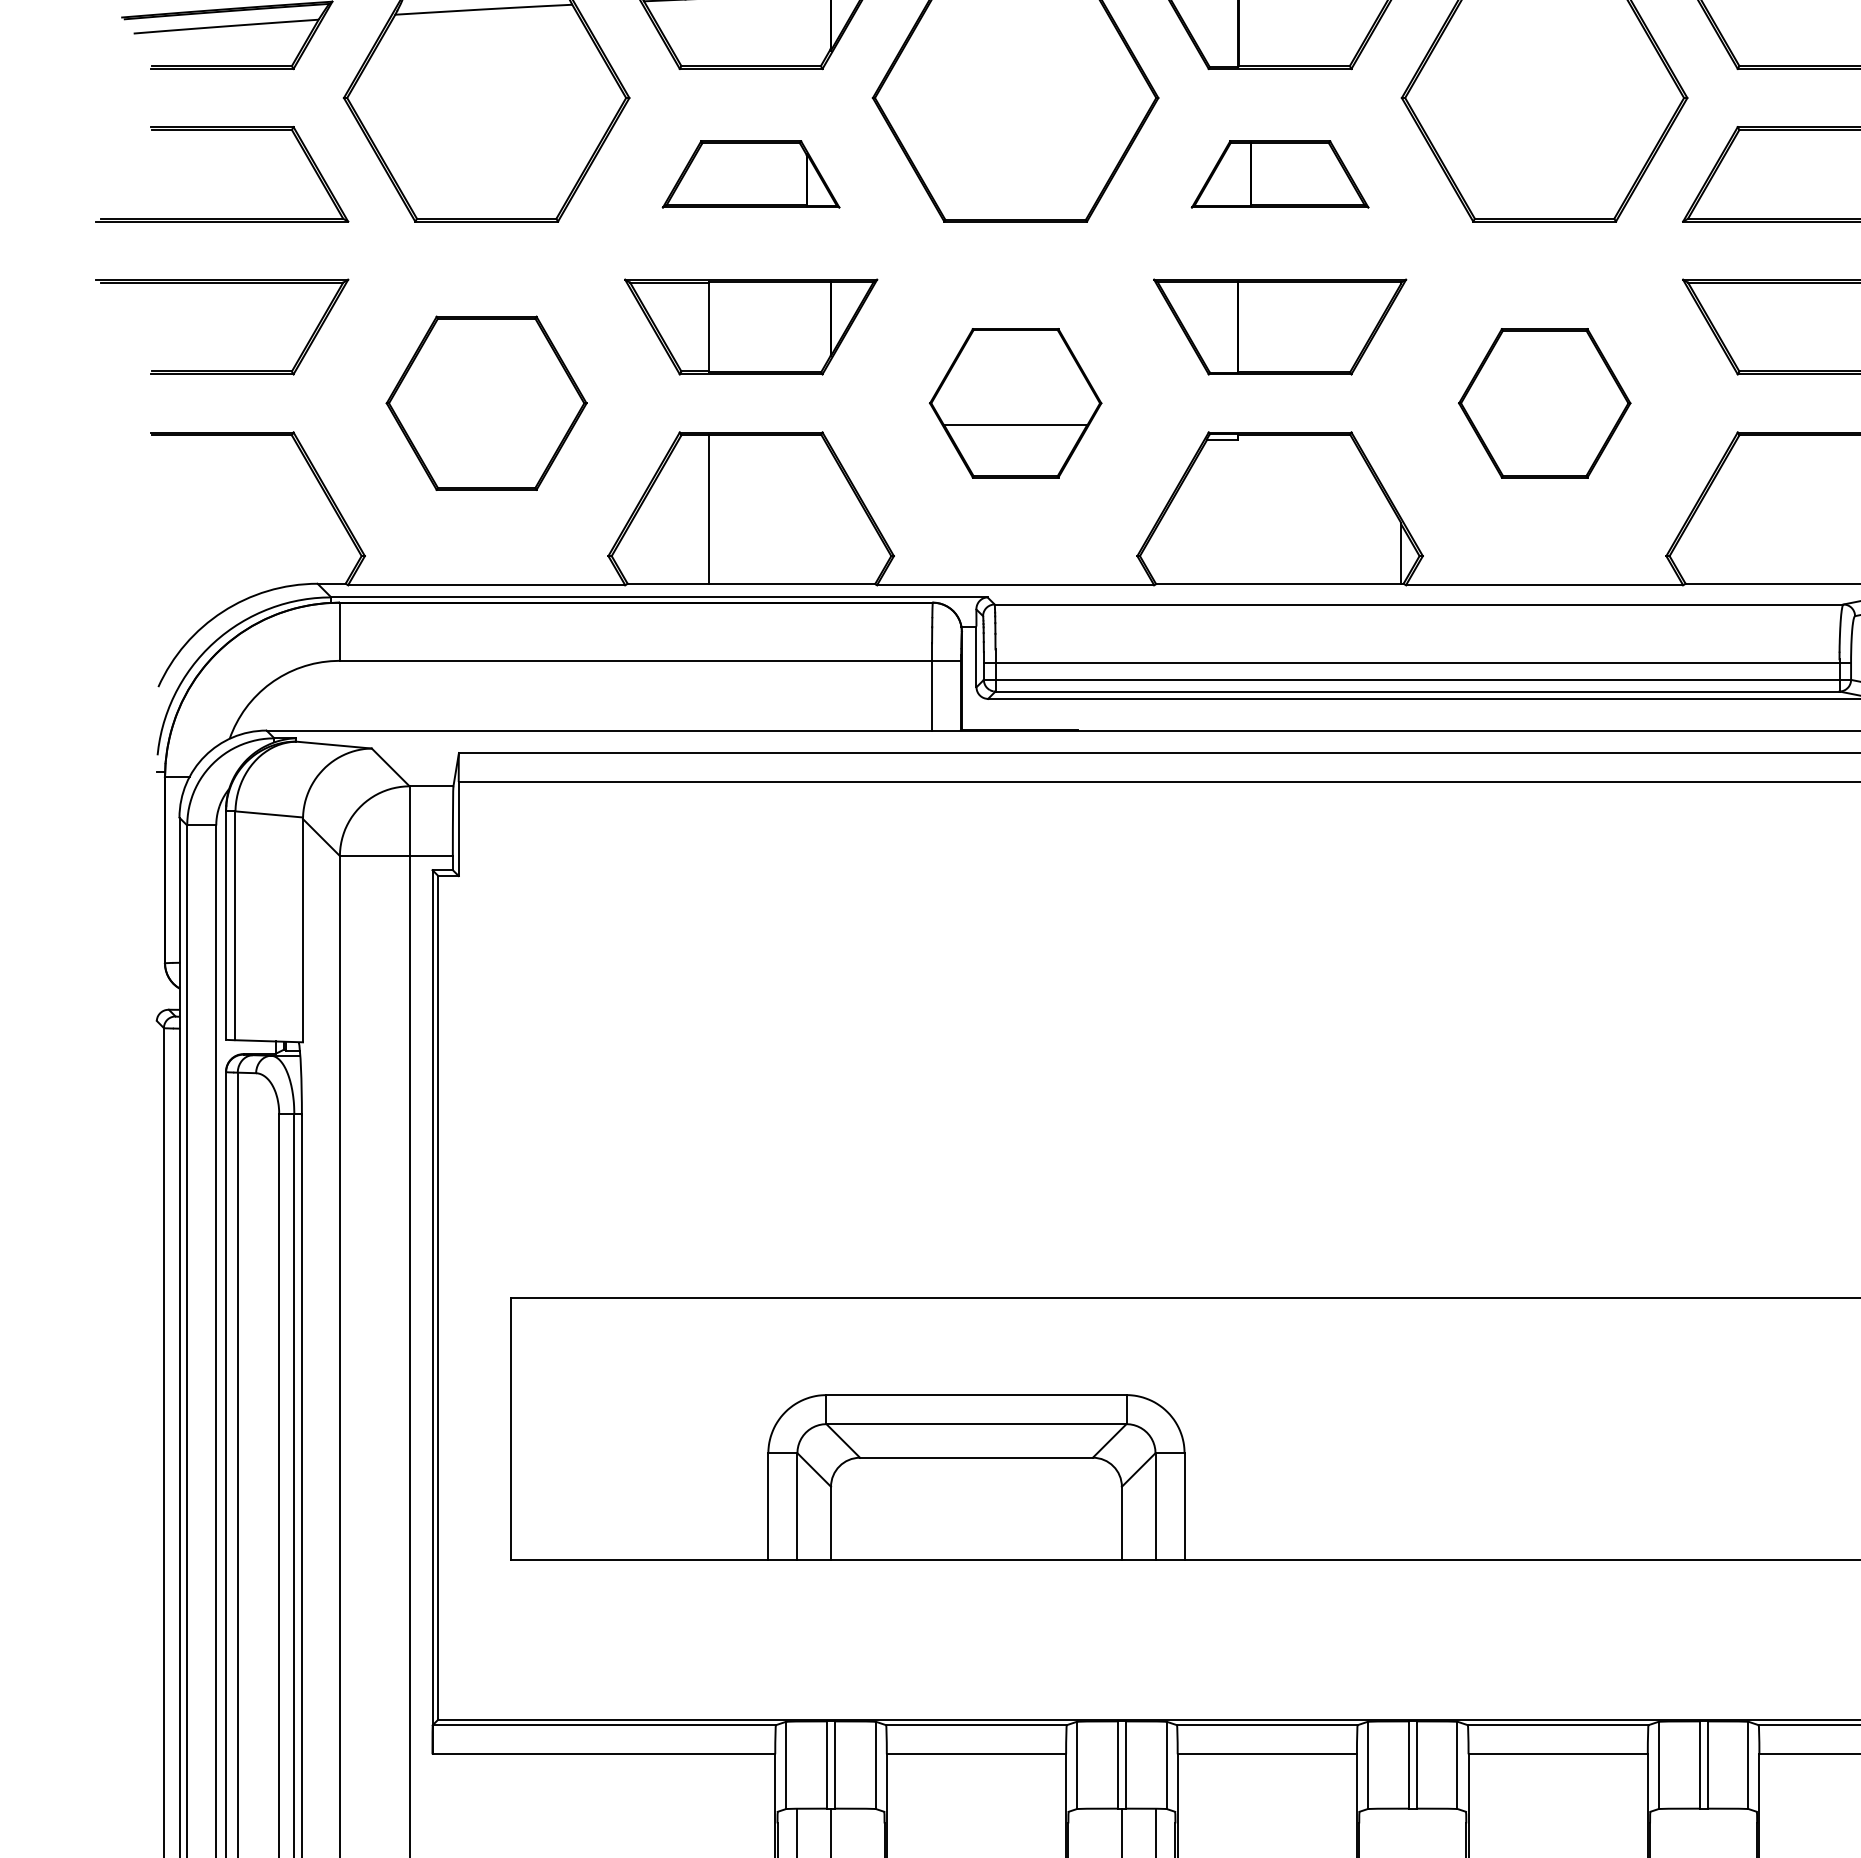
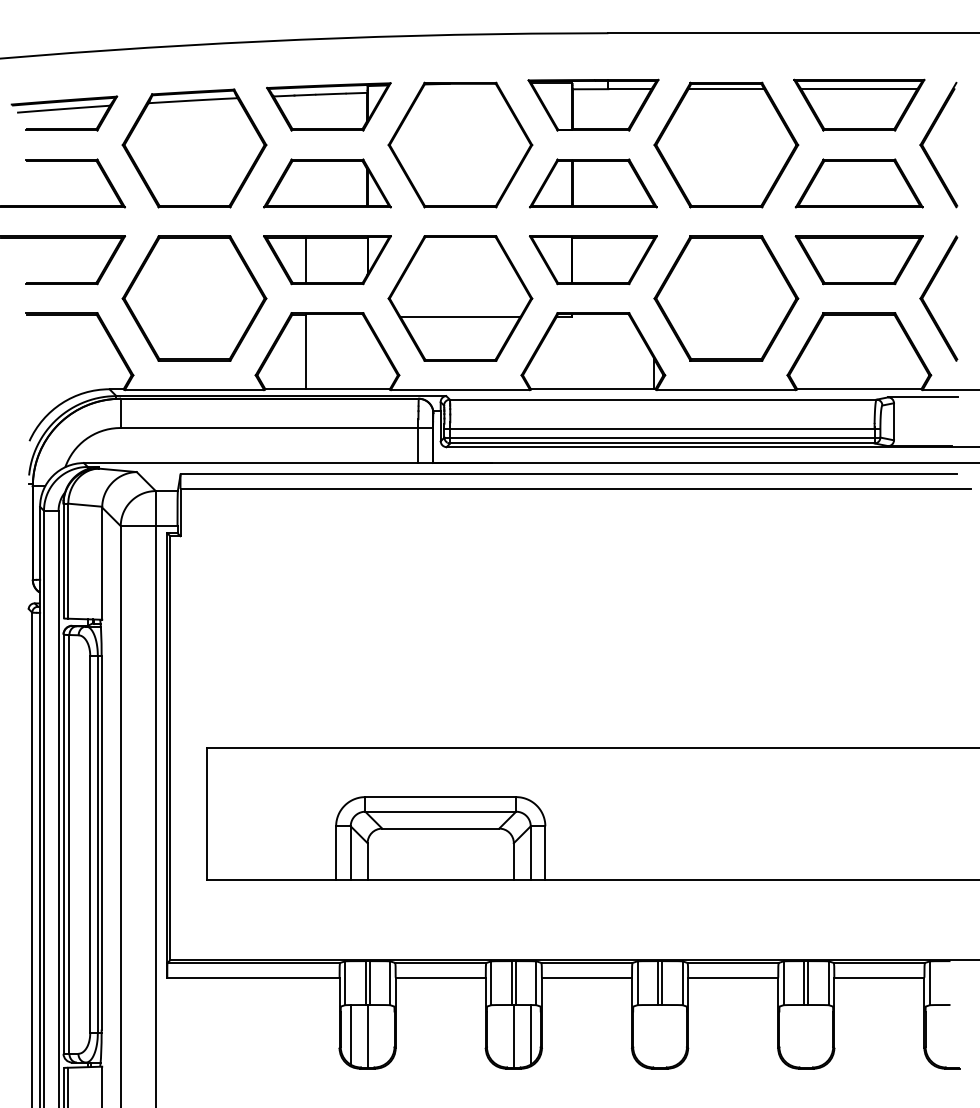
part: (751, 174) -> (327, 183), size x1.43
part: (1280, 174) -> (593, 183), size x1.43
part: (486, 403) -> (194, 298), size x1.43
part: (1015, 403) -> (460, 298), size x1.67
part: (1544, 403) -> (726, 298), size x1.67

